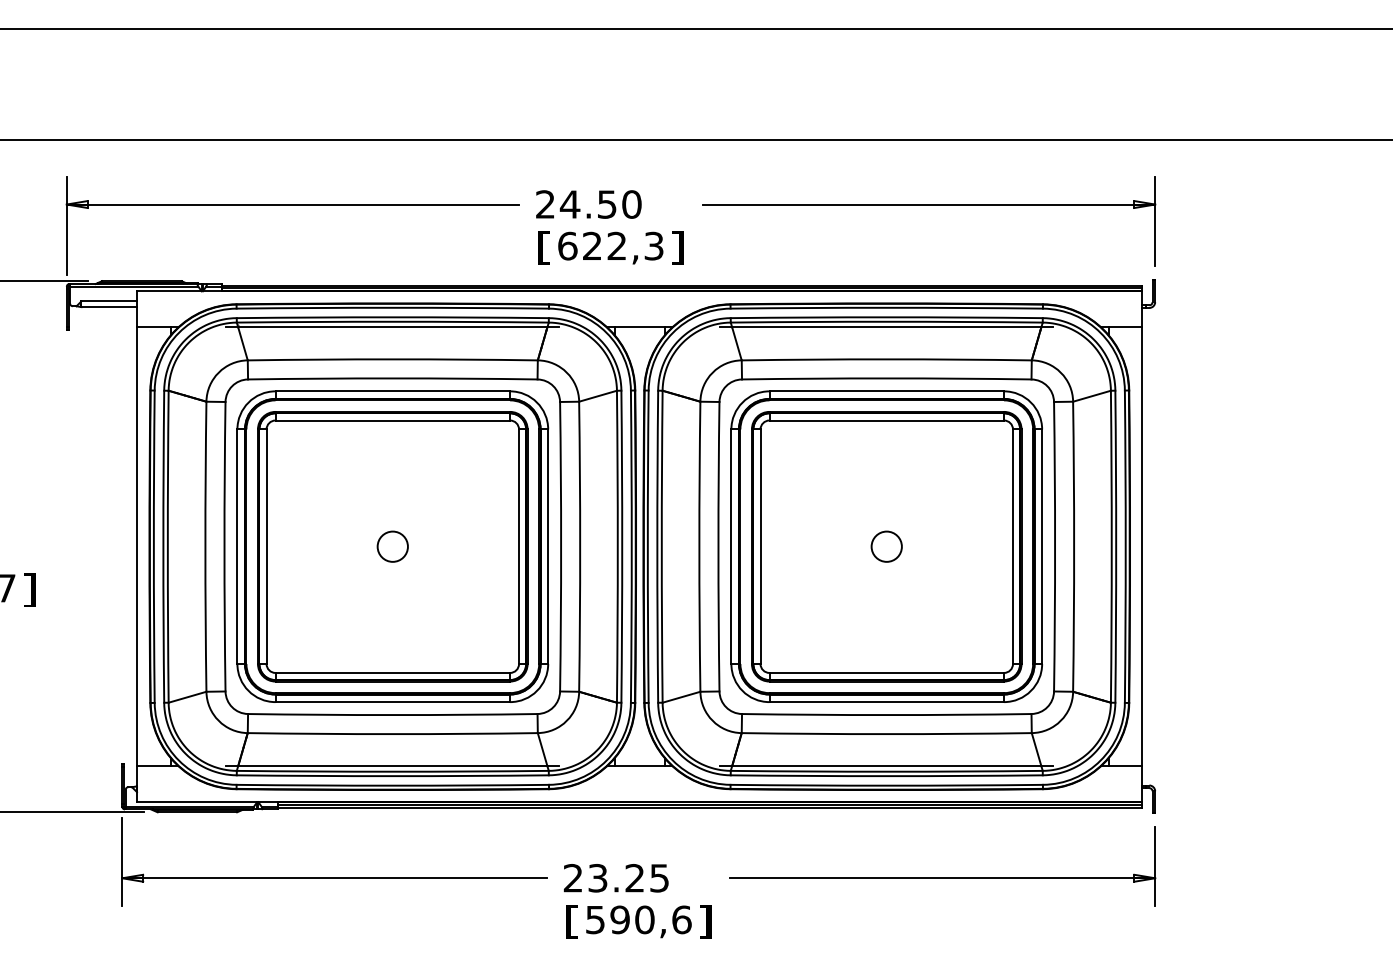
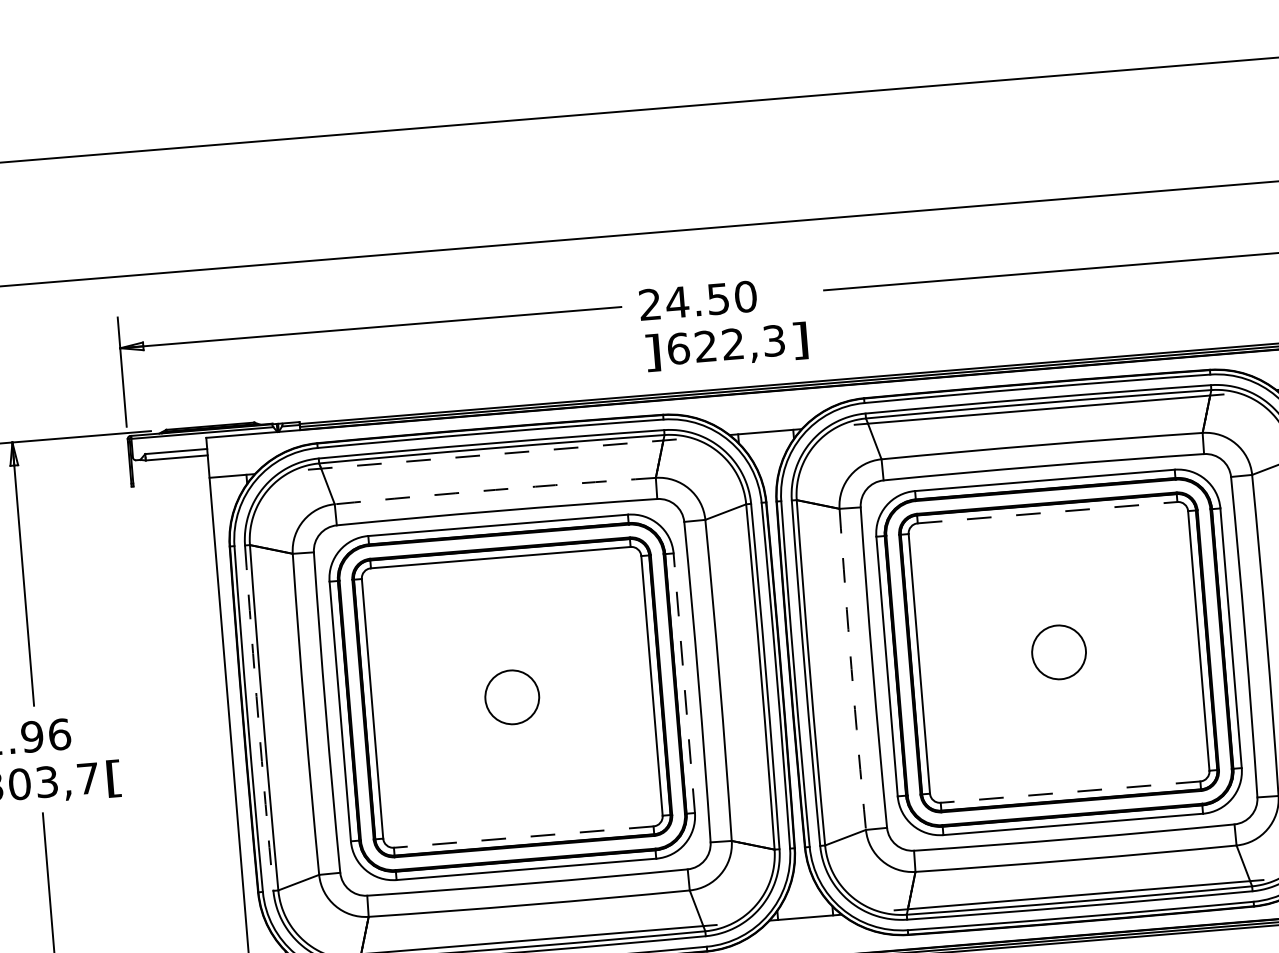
text: (544, 247) -> (652, 352), [ -> ]
line: (392, 327) -> (491, 454), solid -> dashed
arc: (392, 359) -> (494, 490), solid -> dashed
line: (887, 420) -> (1048, 512), solid -> dashed
arc: (163, 546) -> (258, 717), solid -> dashed
circle: (392, 546) -> (511, 697), size x1.6
line: (548, 546) -> (684, 682), solid -> dashed
arc: (699, 546) -> (851, 669), solid -> dashed
circle: (886, 546) -> (1058, 652), size x1.6
text: (29, 589) -> (113, 777), ] -> [
line: (392, 672) -> (523, 836), solid -> dashed
line: (886, 672) -> (1070, 791), solid -> dashed

